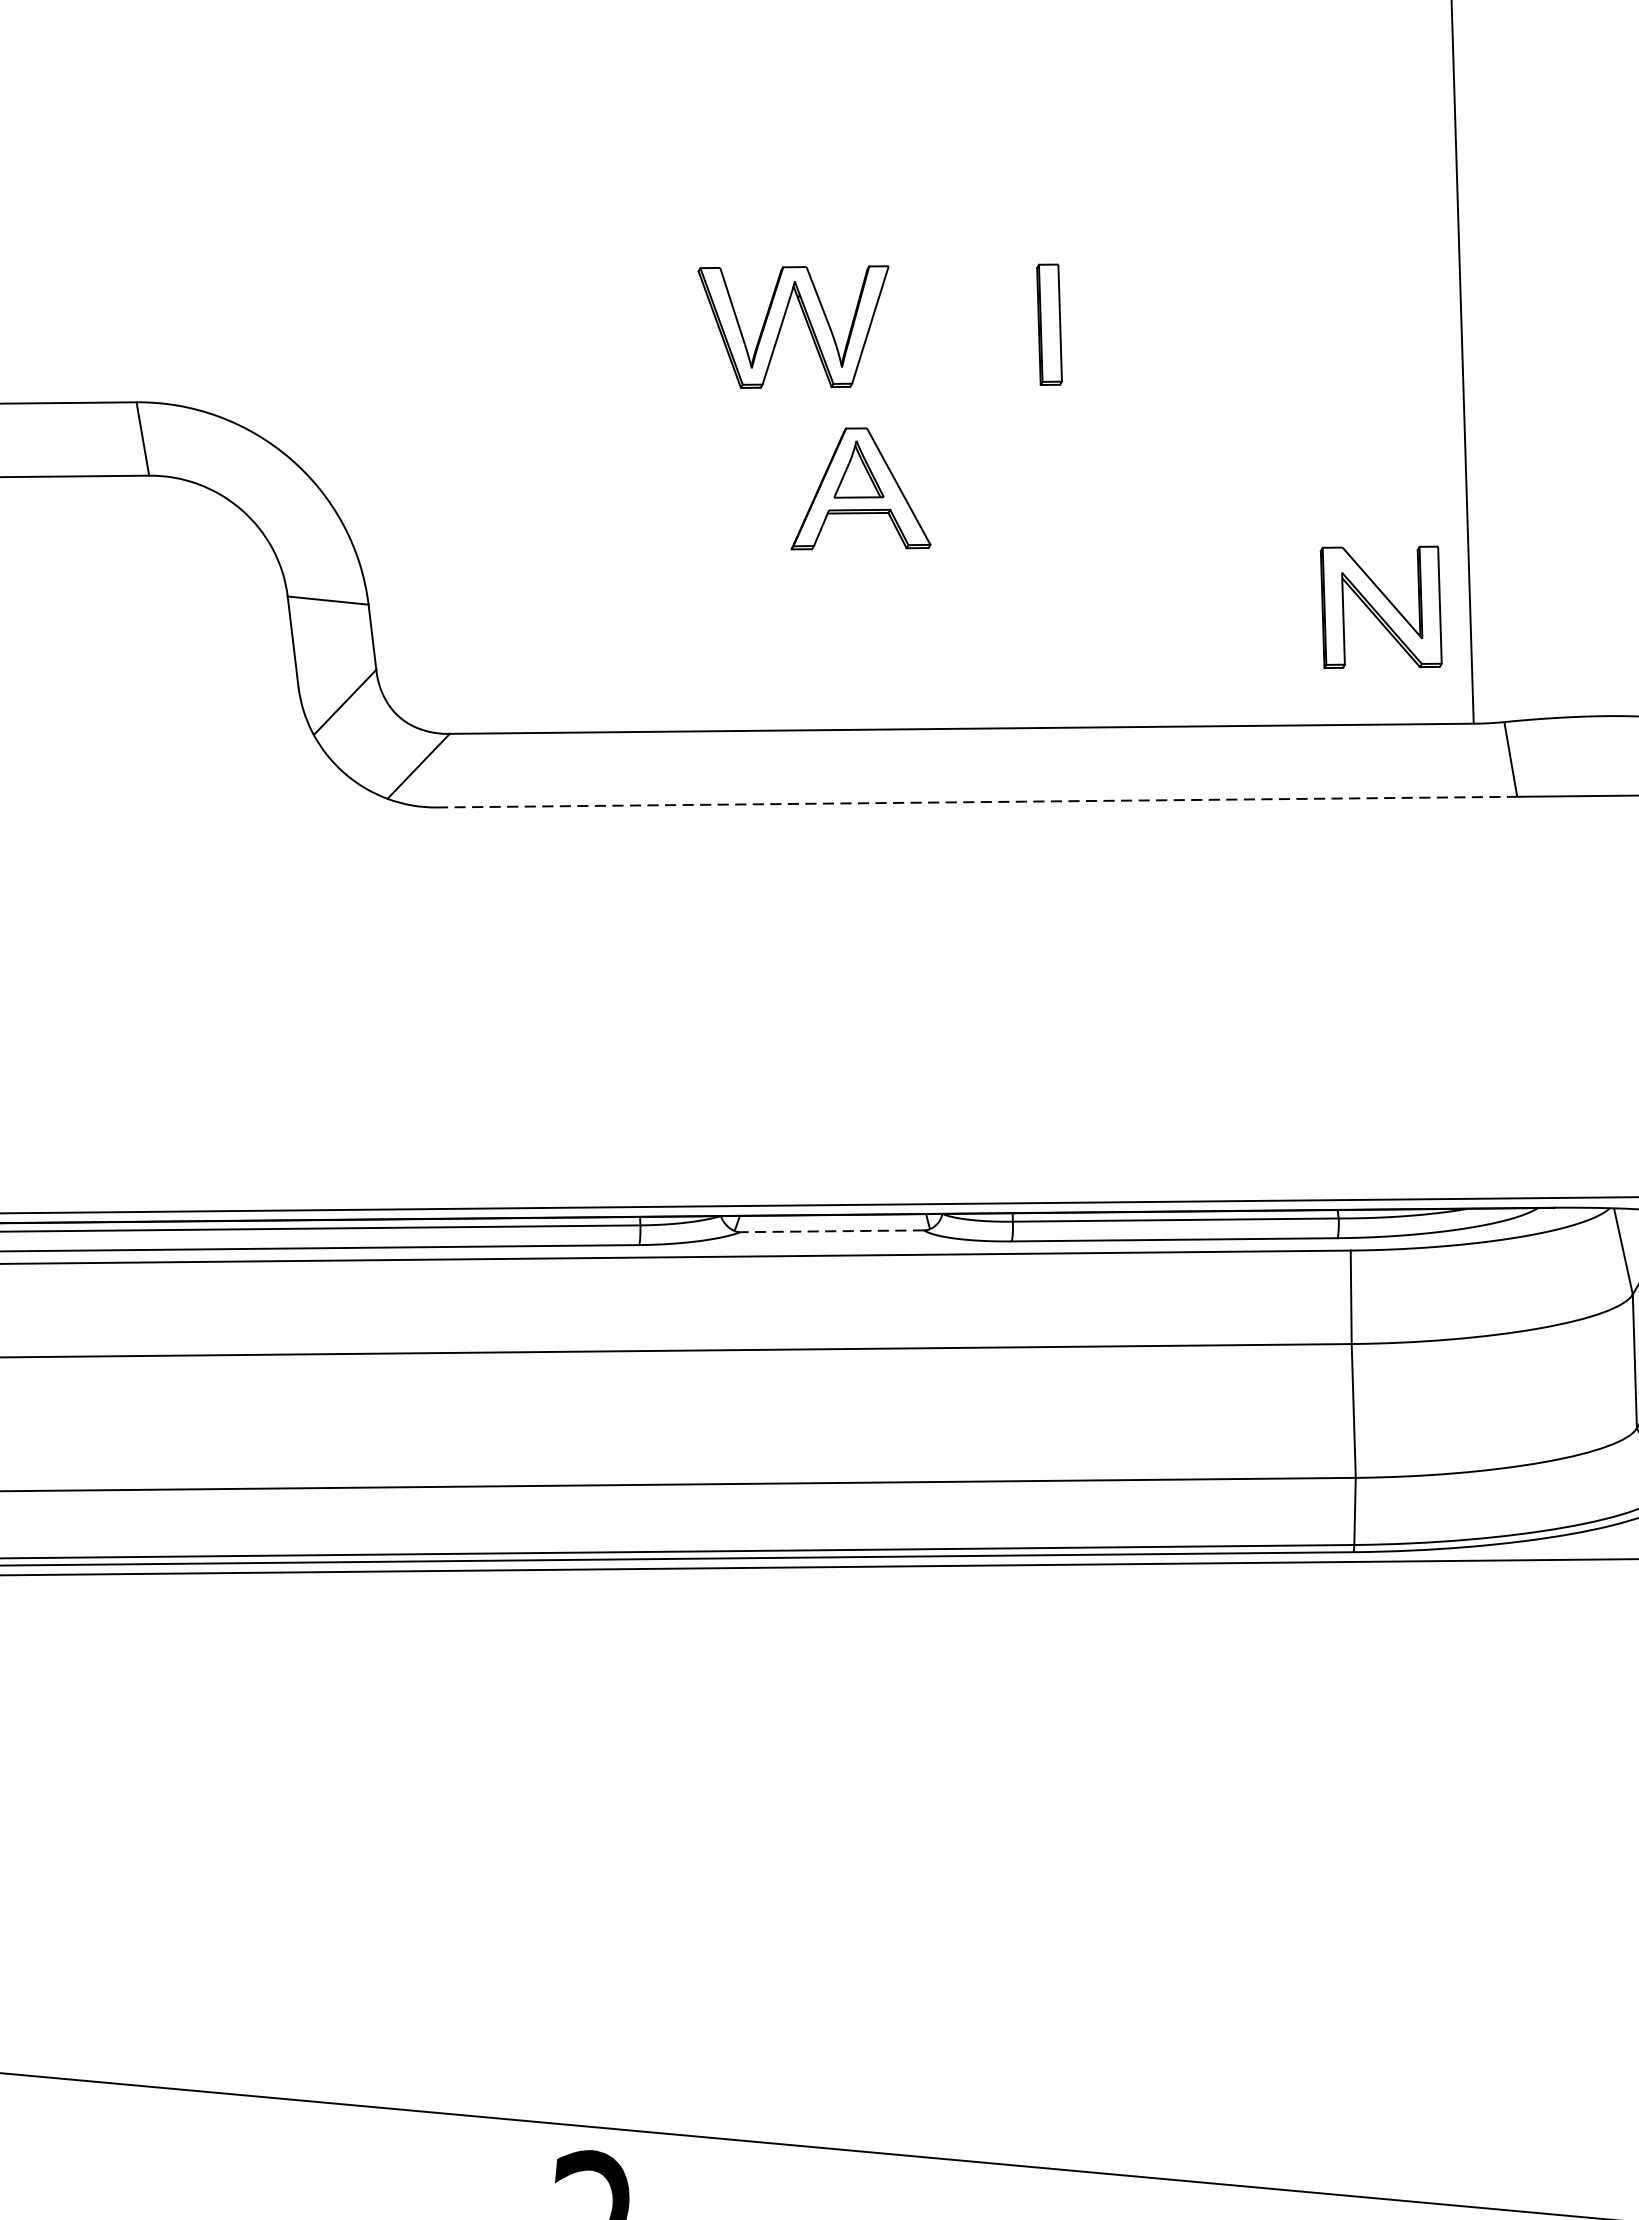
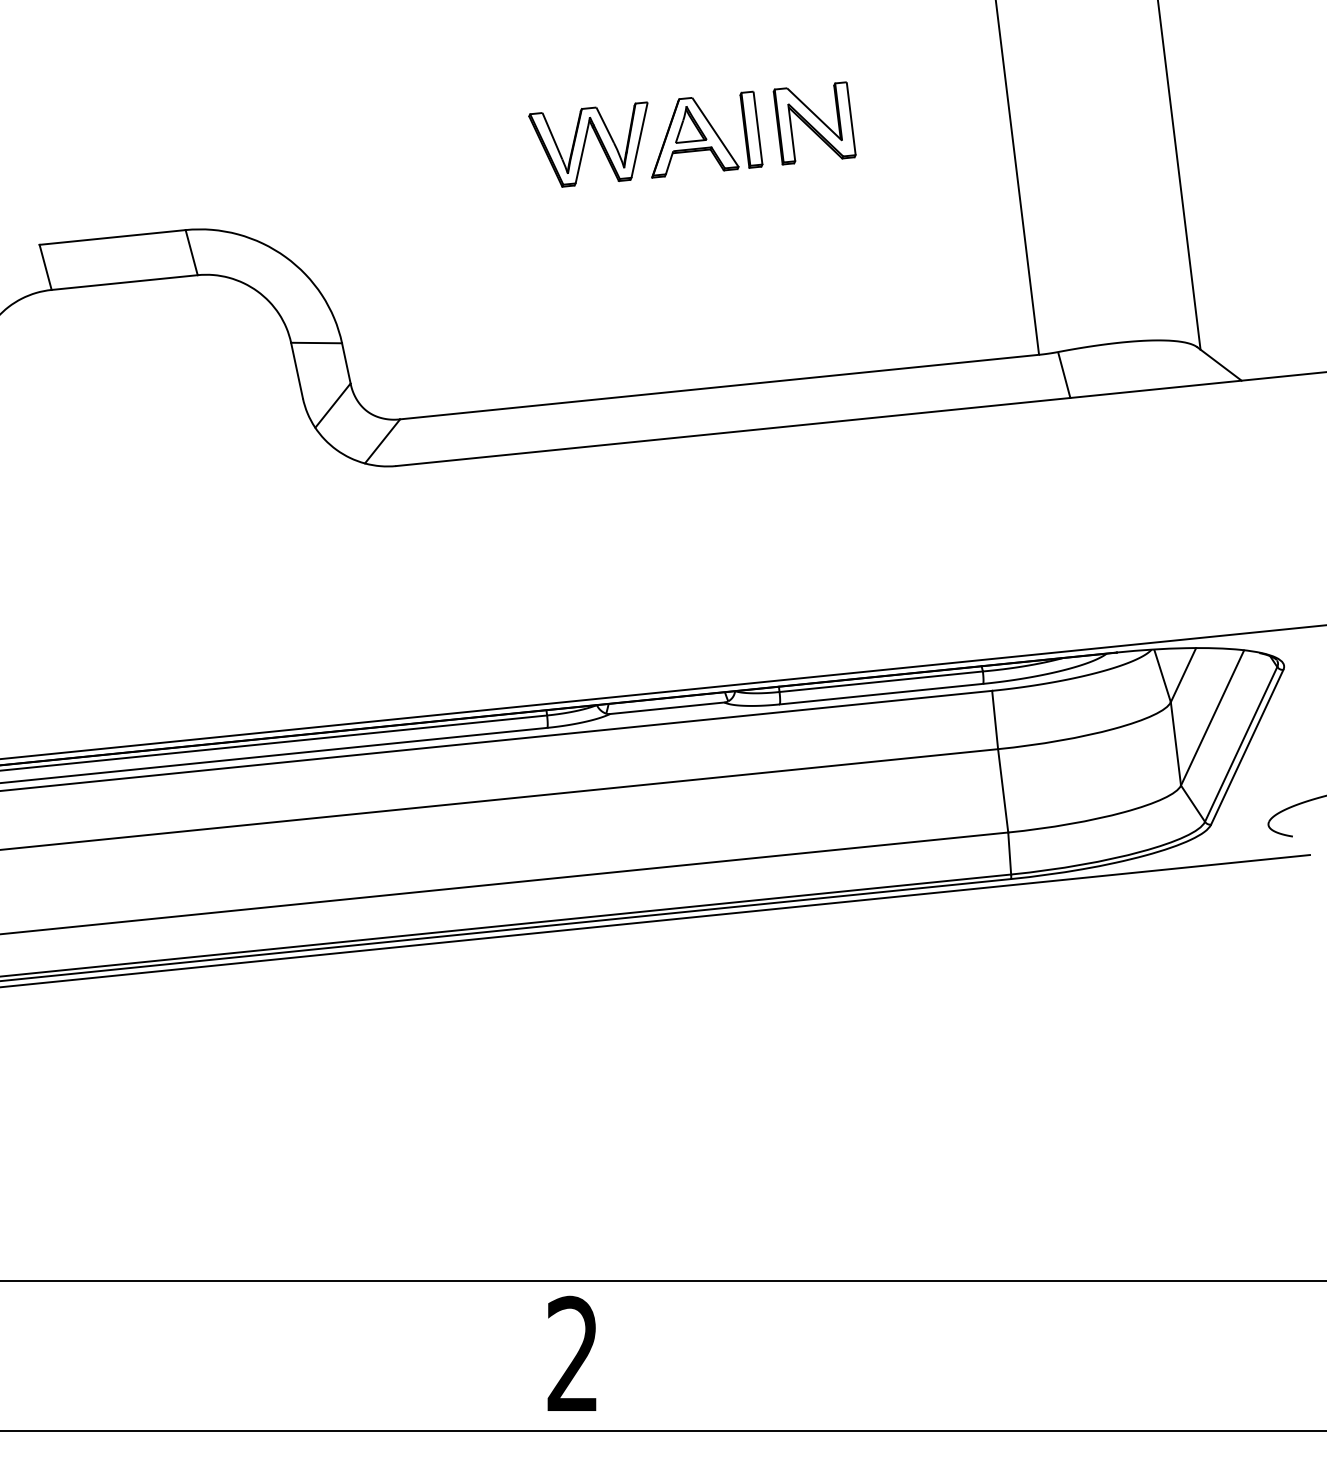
part: (866, 491) -> (695, 137), moved
part: (1380, 607) -> (814, 123), moved
line: (977, 802) -> (733, 432), dashed -> solid
line: (832, 1231) -> (667, 708), dashed -> solid

